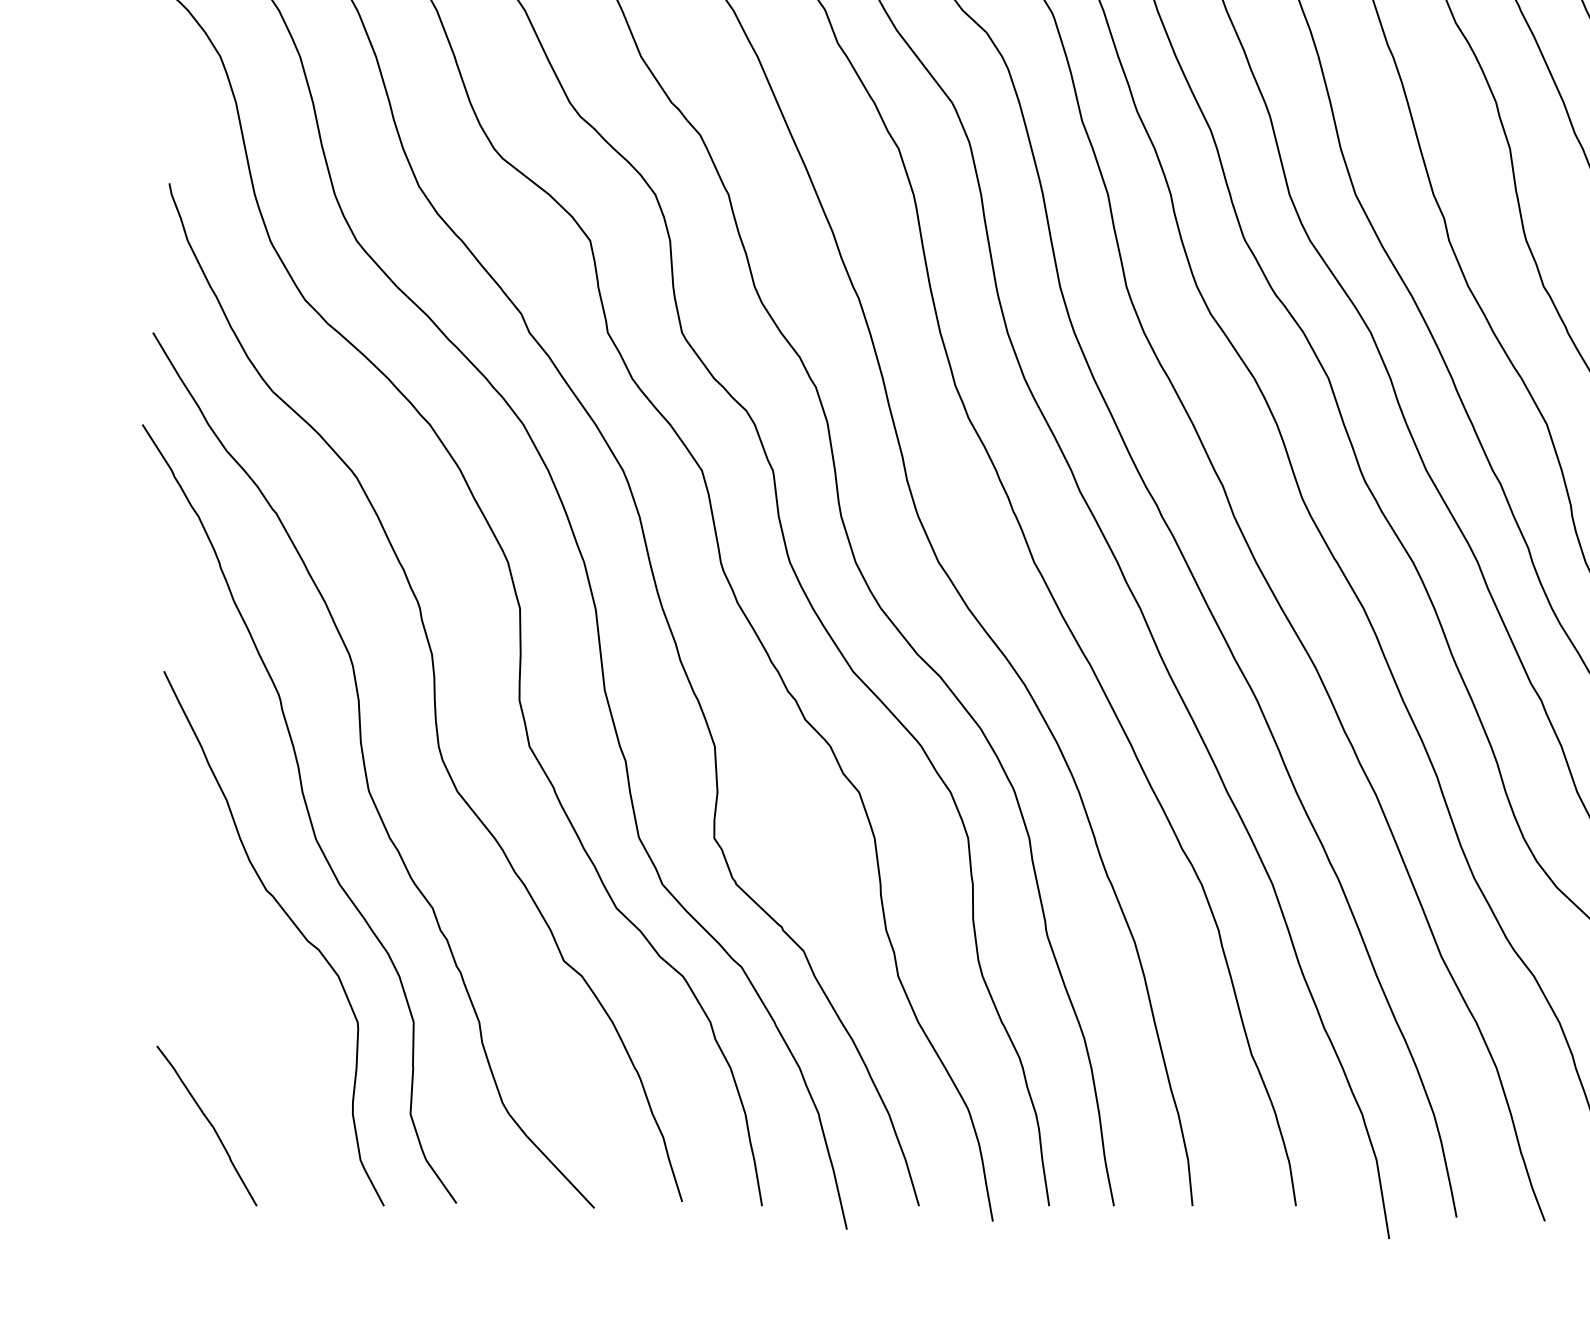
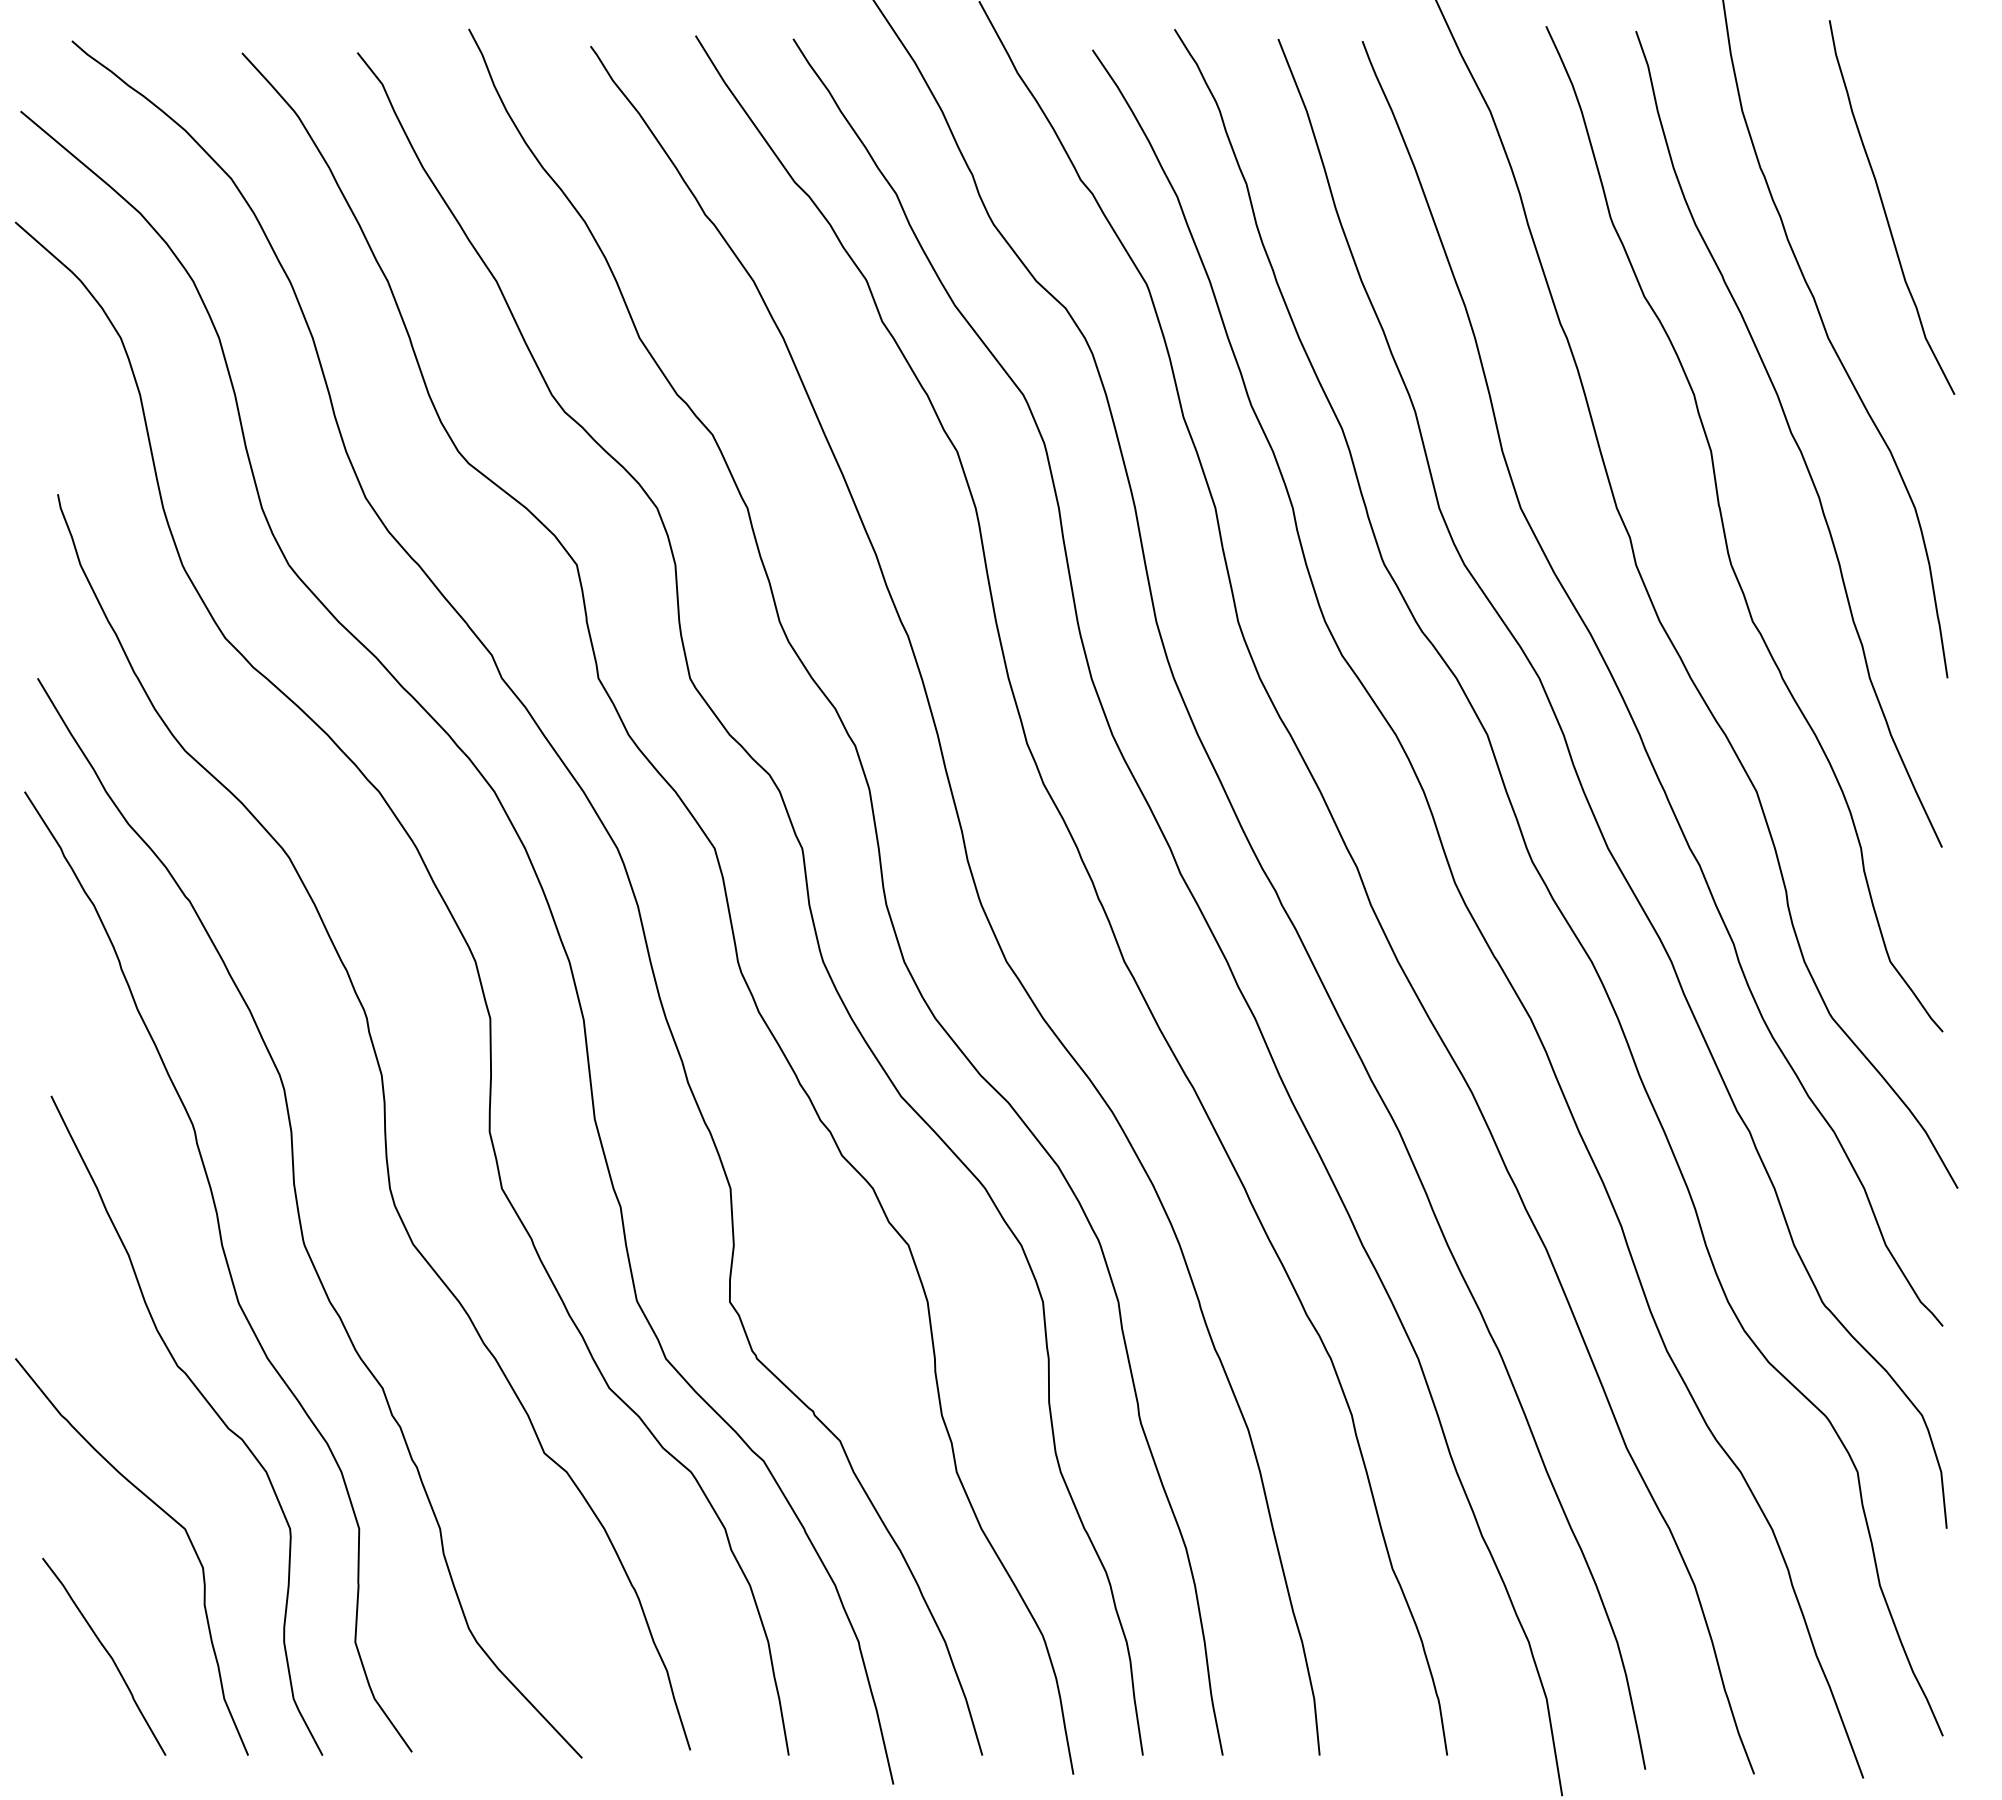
curve: (259, 1013) -> (169, 1517), added

